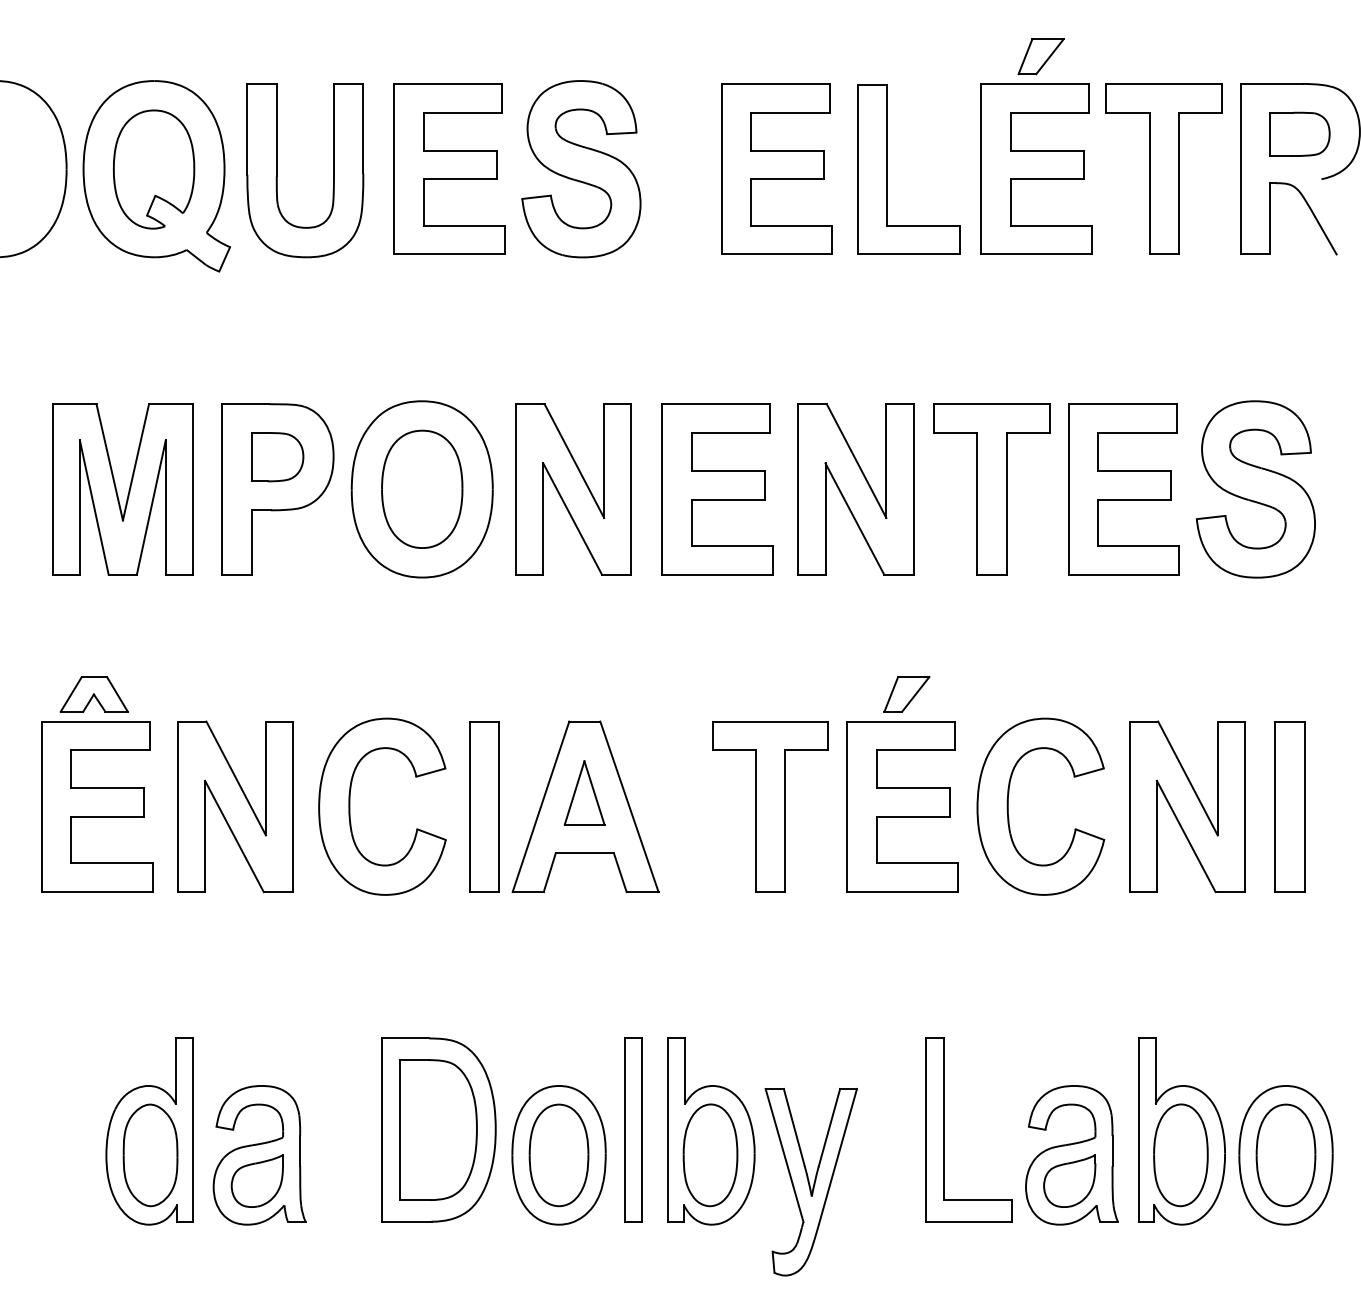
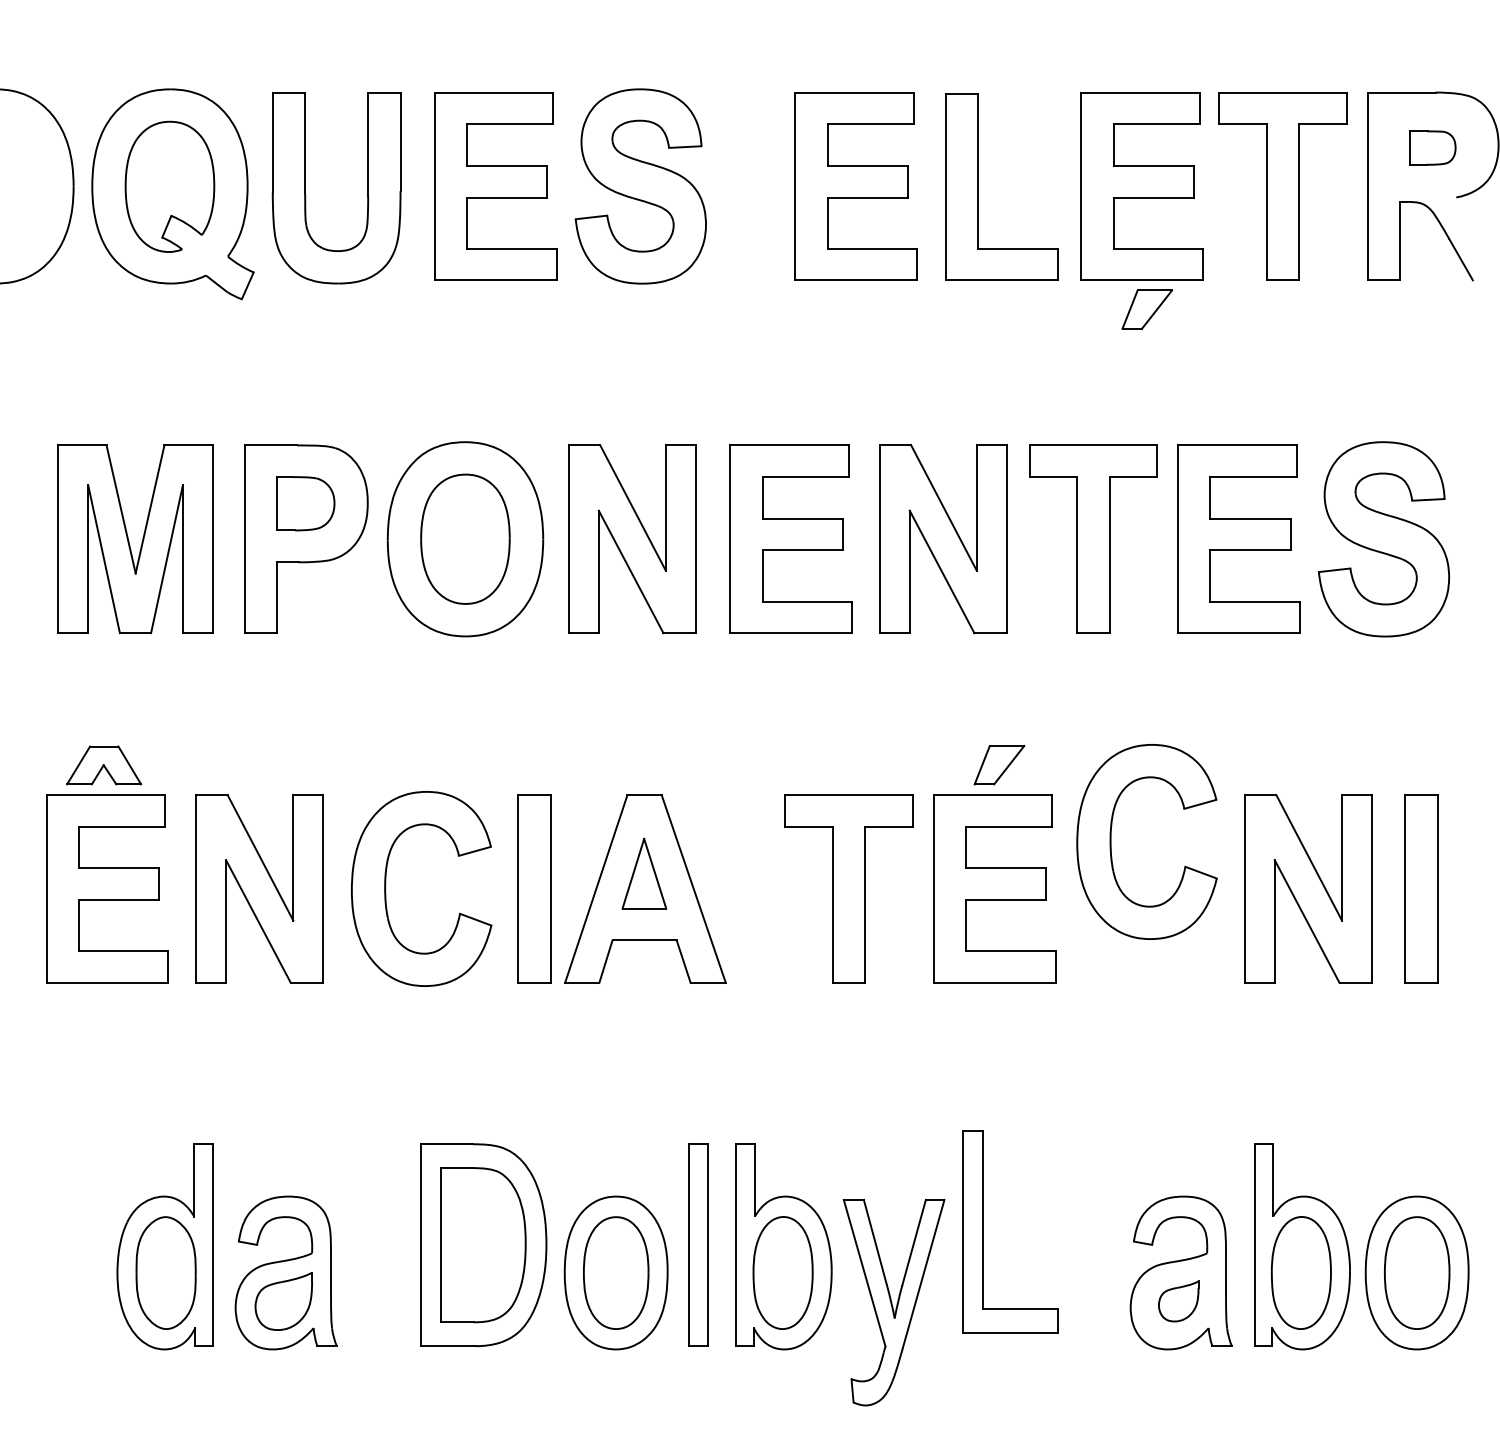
part: (1041, 56) -> (1147, 309), moved
part: (1299, 133) -> (1432, 147), size x0.7
part: (1008, 806) -> (1111, 841), moved
part: (945, 1129) -> (983, 1231), moved
part: (1069, 1181) -> (1178, 1301), size x0.7

